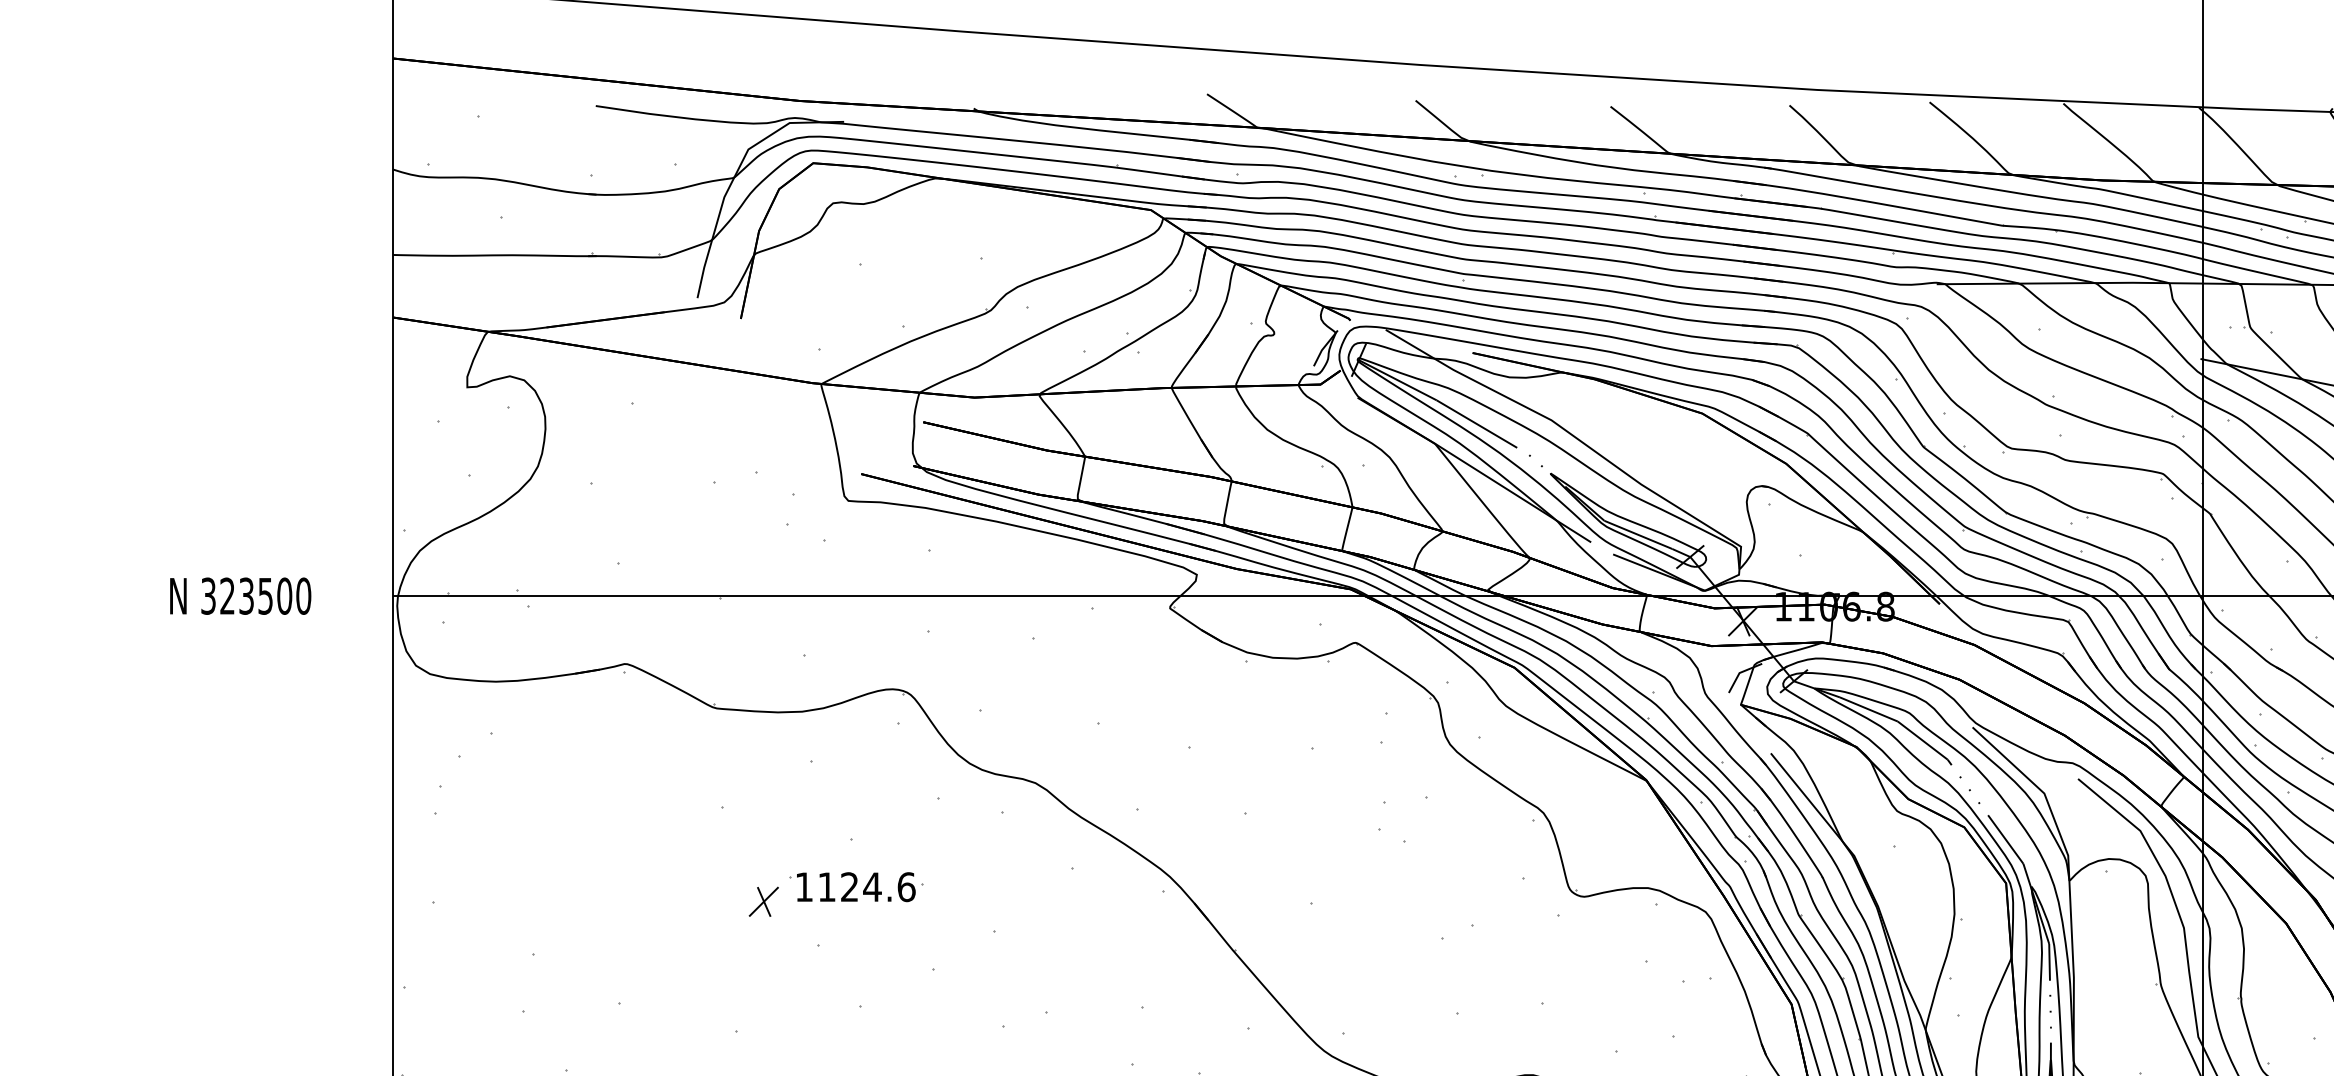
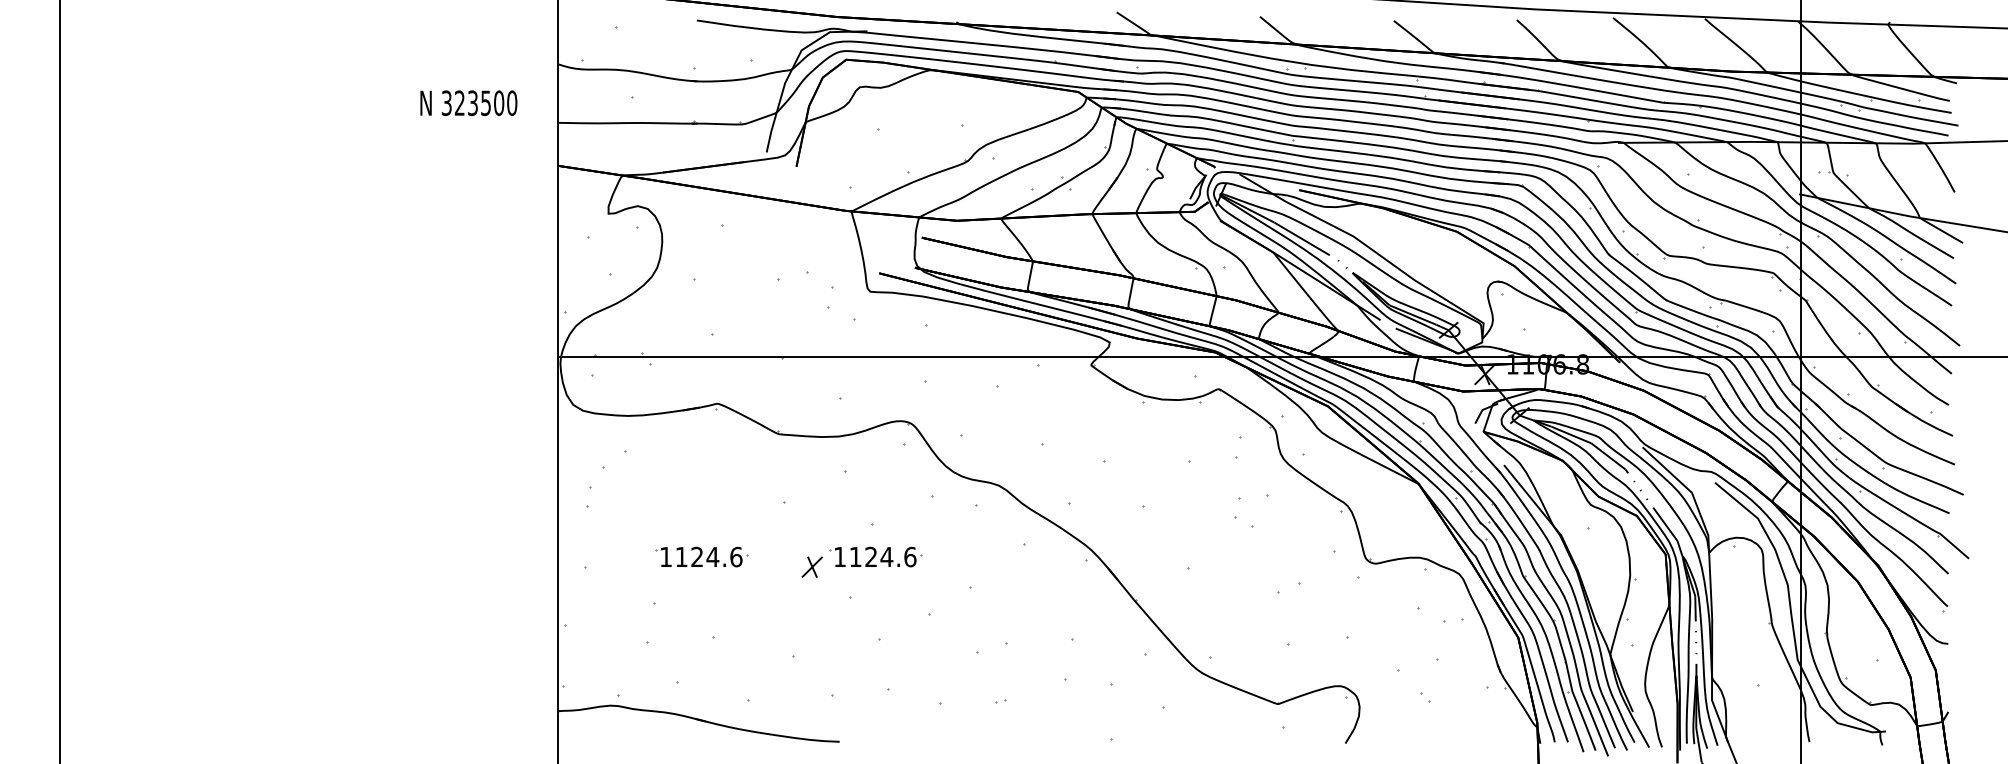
text: (240, 596) -> (468, 103), moved
part: (602, 886) -> (701, 556), added

